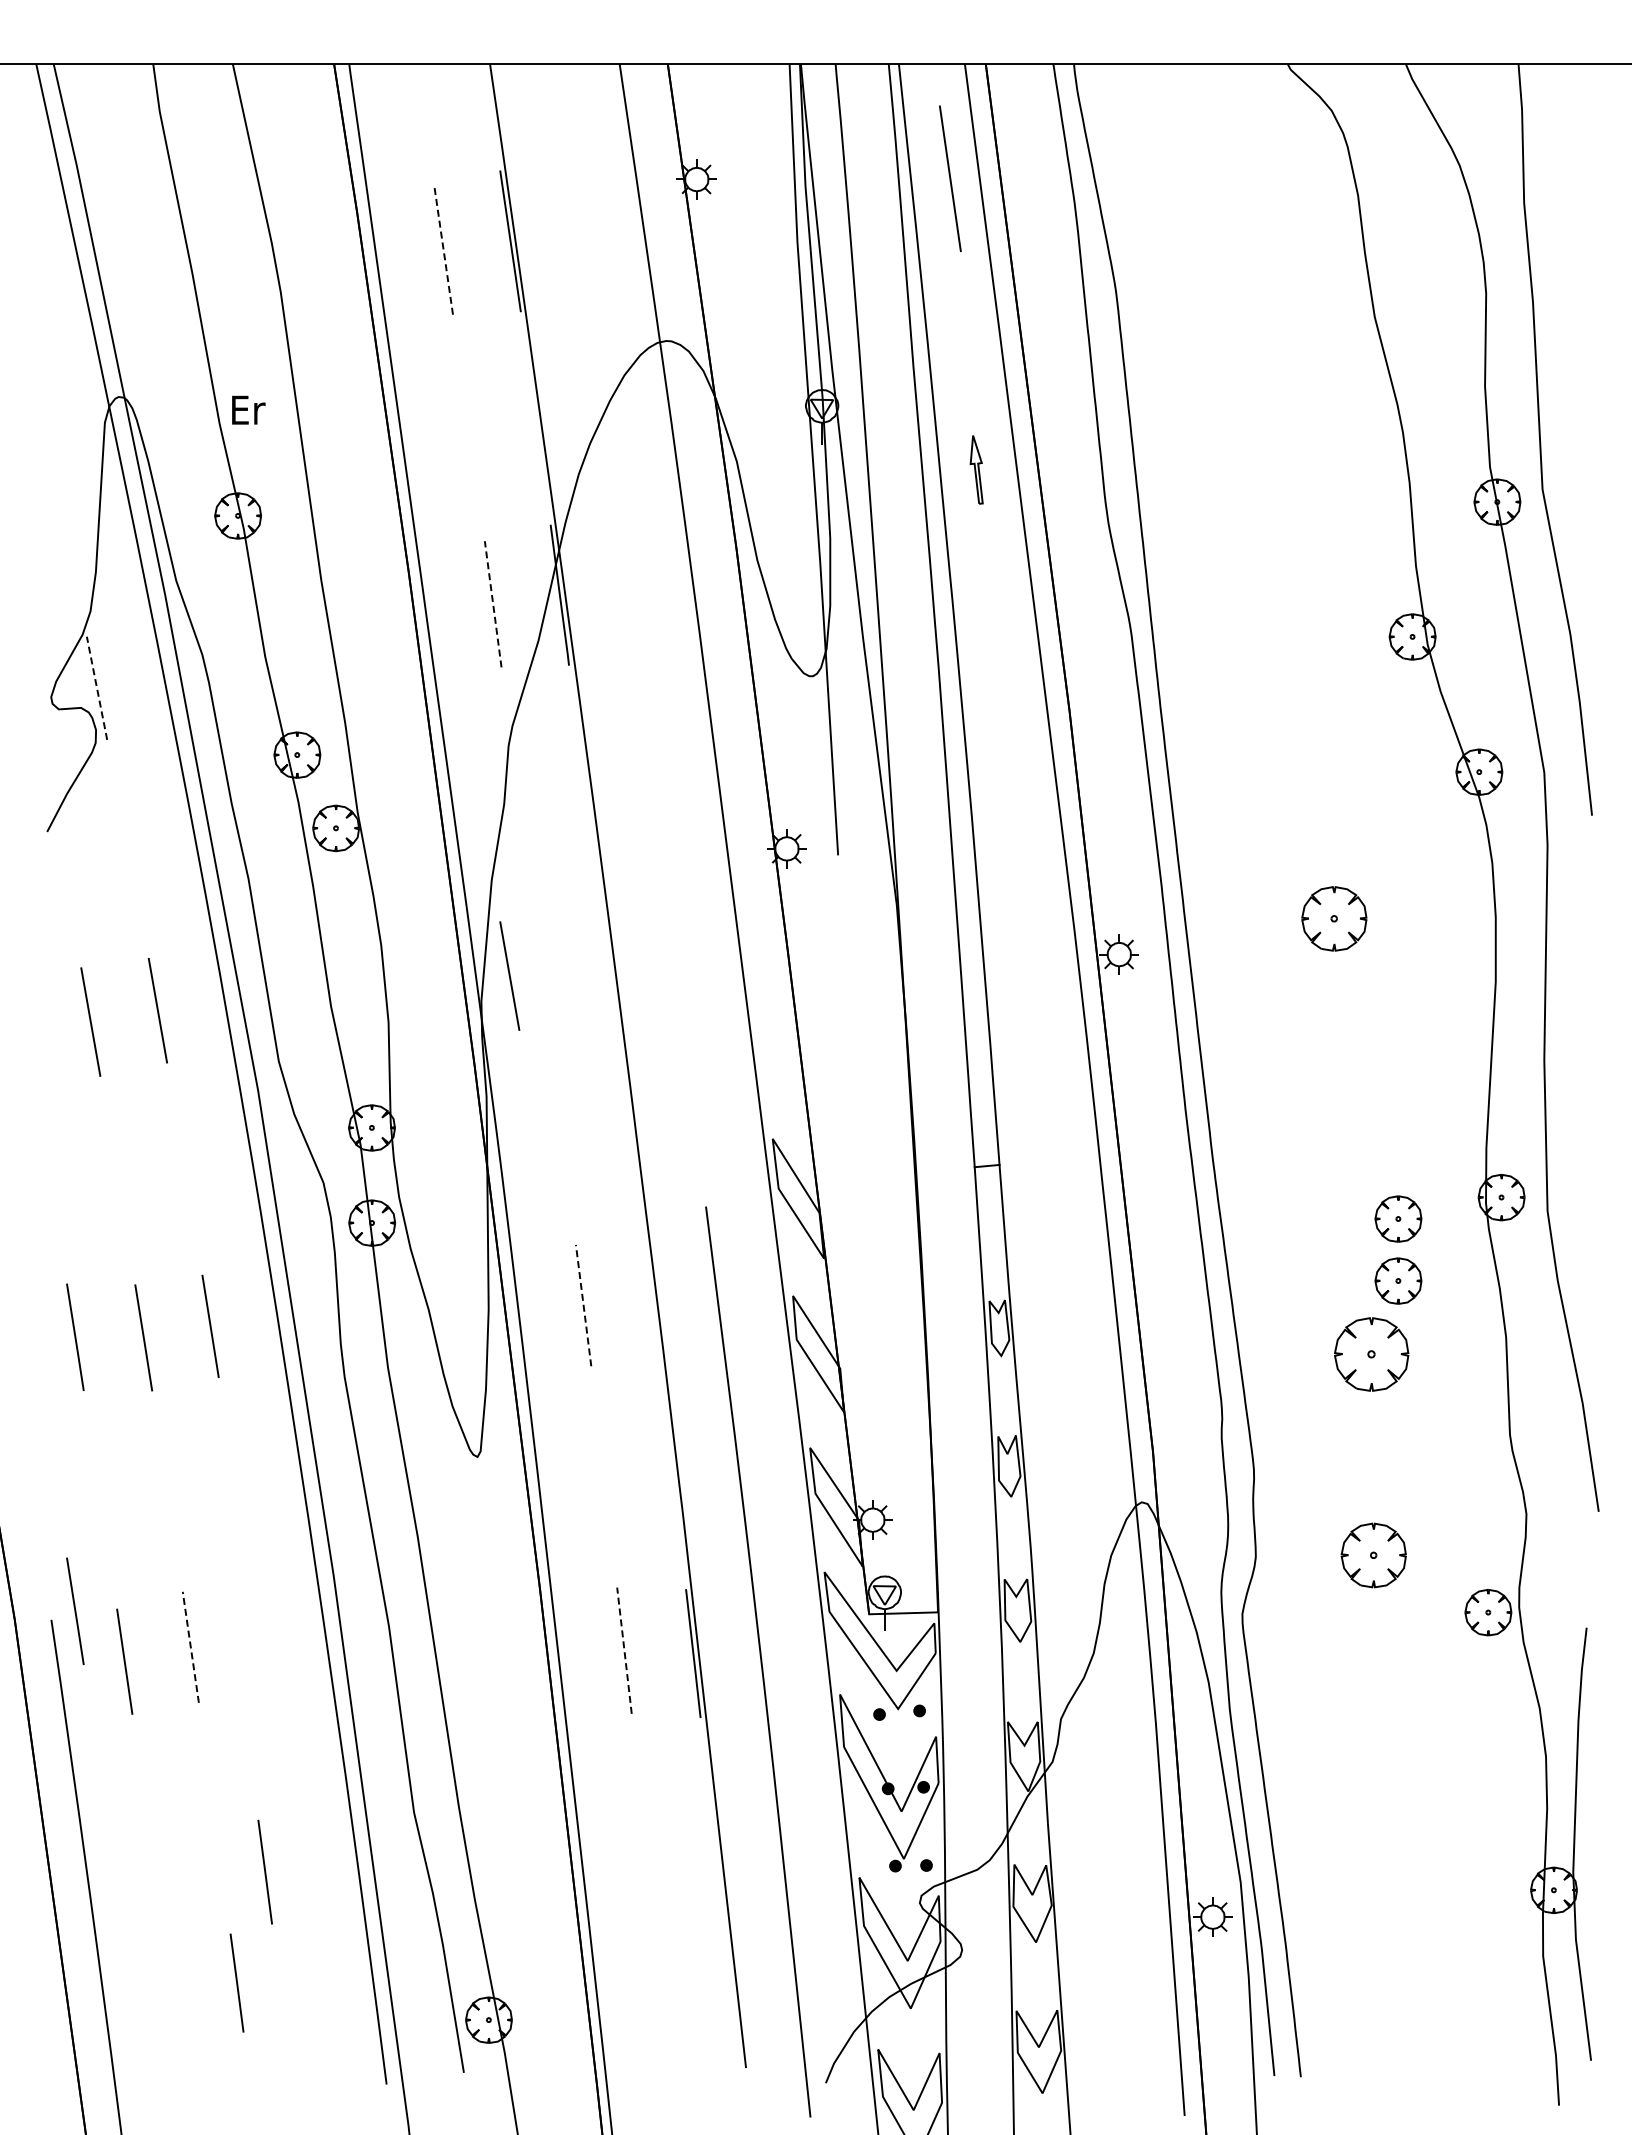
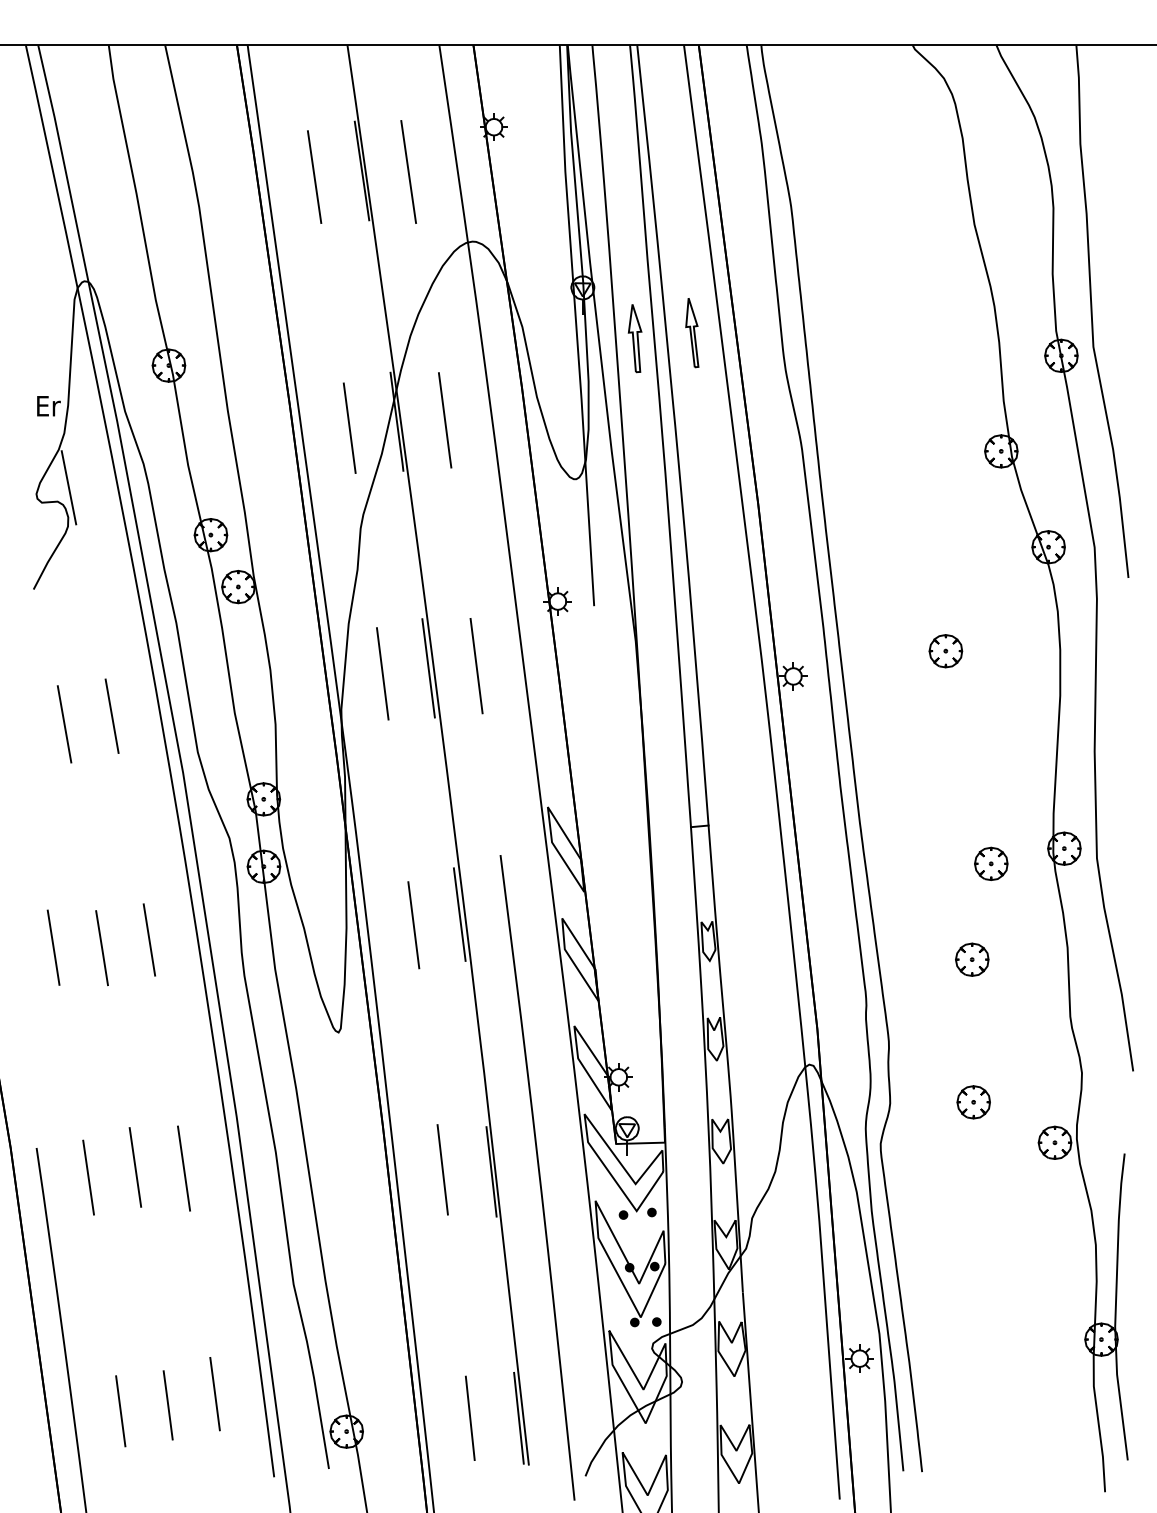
line: (950, 178) -> (408, 171), moved
line: (443, 249) -> (314, 176), dashed -> solid
text: (248, 409) -> (48, 405), moved
part: (976, 469) -> (692, 332), size x1.43
part: (895, 477) -> (634, 338), added
line: (627, 593) -> (444, 420), added
line: (493, 604) -> (349, 428), dashed -> solid
line: (97, 688) -> (69, 487), dashed -> solid
part: (1334, 918) -> (945, 650), size x0.71
line: (671, 939) -> (476, 665), added
line: (604, 942) -> (428, 667), added
line: (539, 950) -> (382, 673), added
line: (509, 975) -> (361, 691), removed
part: (1398, 1280) -> (991, 907), removed
line: (648, 1290) -> (459, 914), added
line: (583, 1305) -> (413, 925), dashed -> solid
part: (1371, 1353) -> (972, 959), size x0.62
part: (1373, 1555) -> (973, 1102), size x0.71
line: (75, 1610) -> (53, 1141), removed
line: (190, 1646) -> (135, 1166), dashed -> solid
line: (258, 1648) -> (183, 1168), added
line: (624, 1650) -> (442, 1169), dashed -> solid
line: (264, 1871) -> (214, 1393), moved
line: (169, 1991) -> (120, 1411), added
line: (663, 2001) -> (470, 1418), added
line: (731, 2001) -> (518, 1418), added

